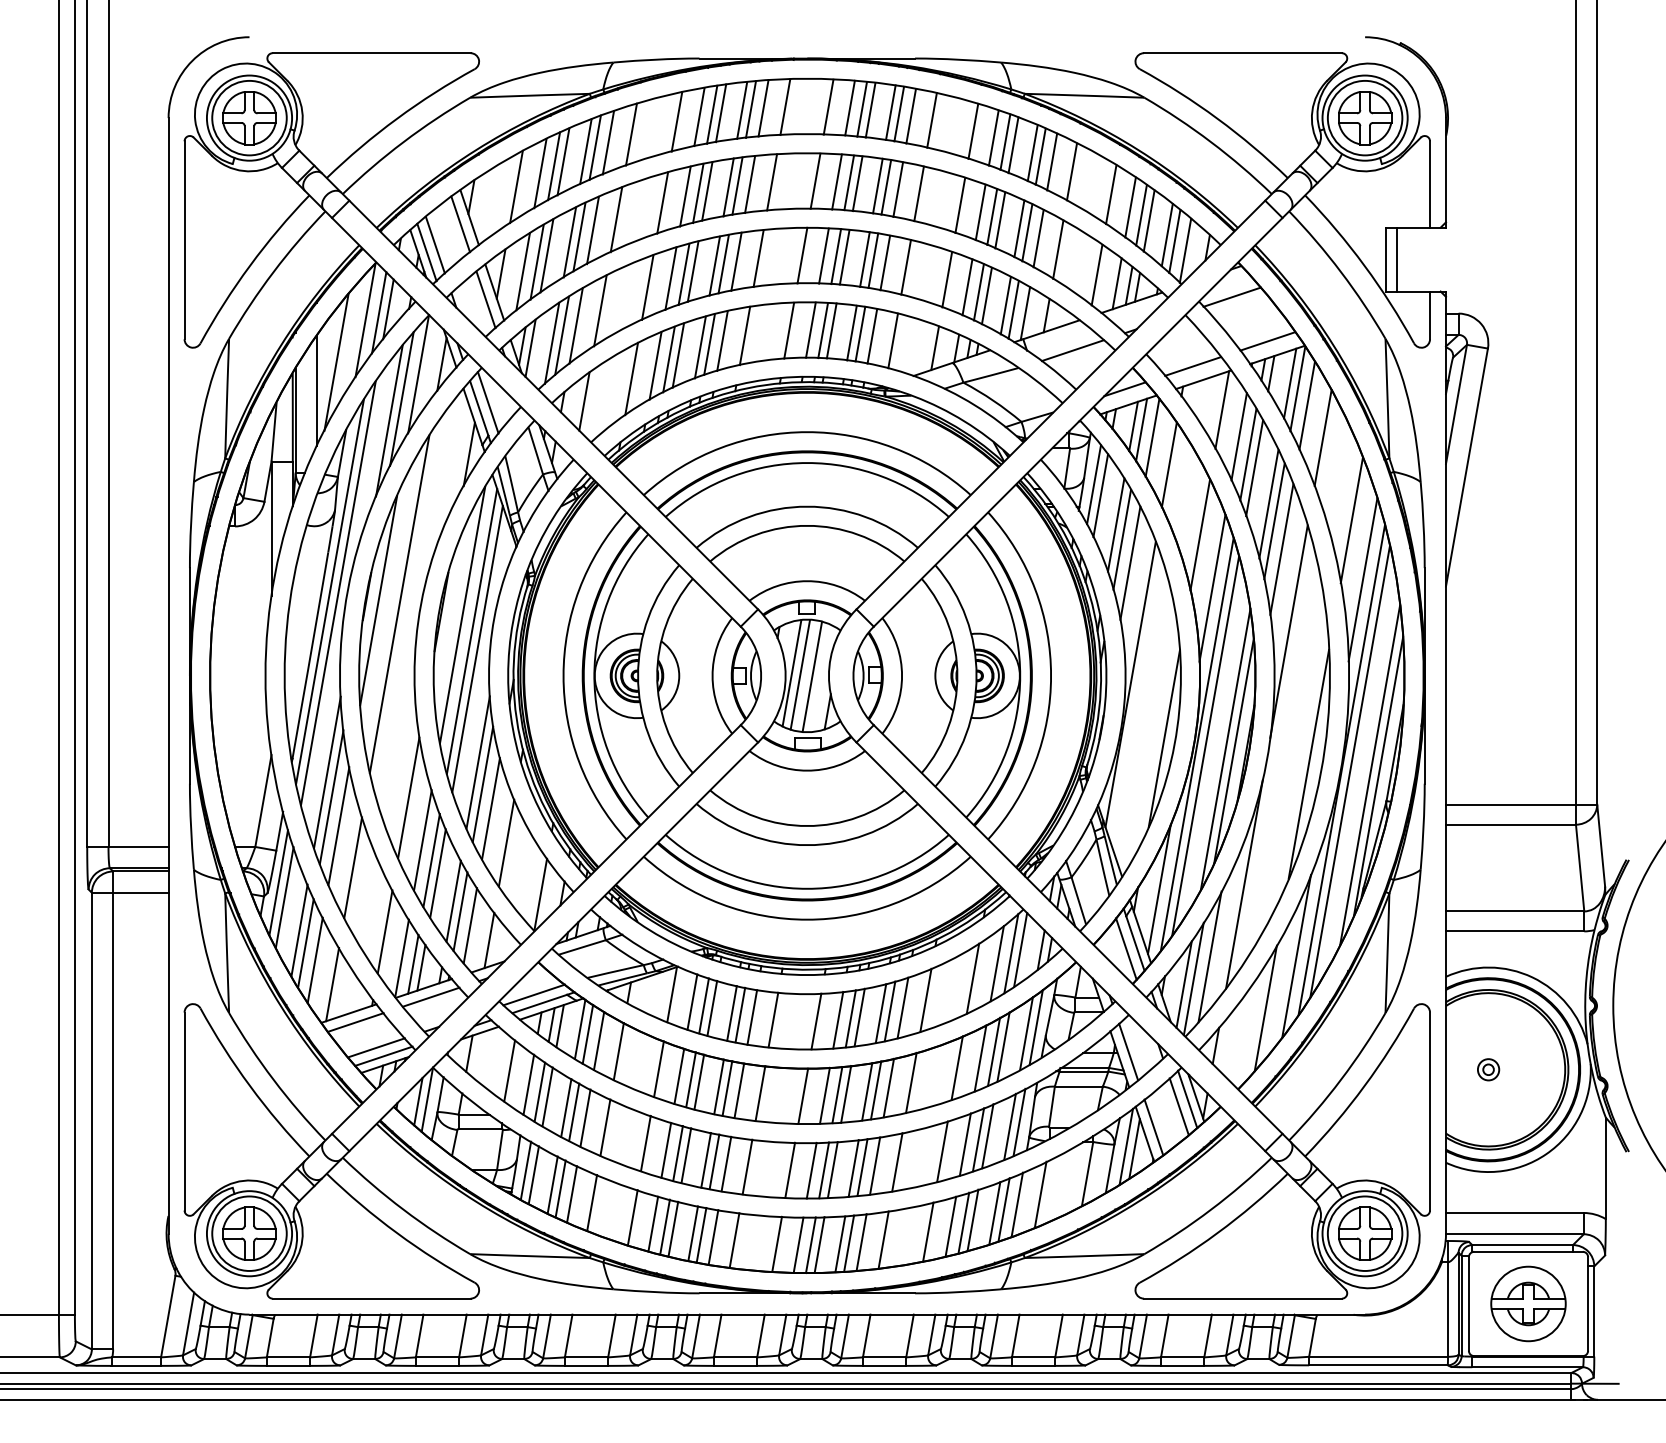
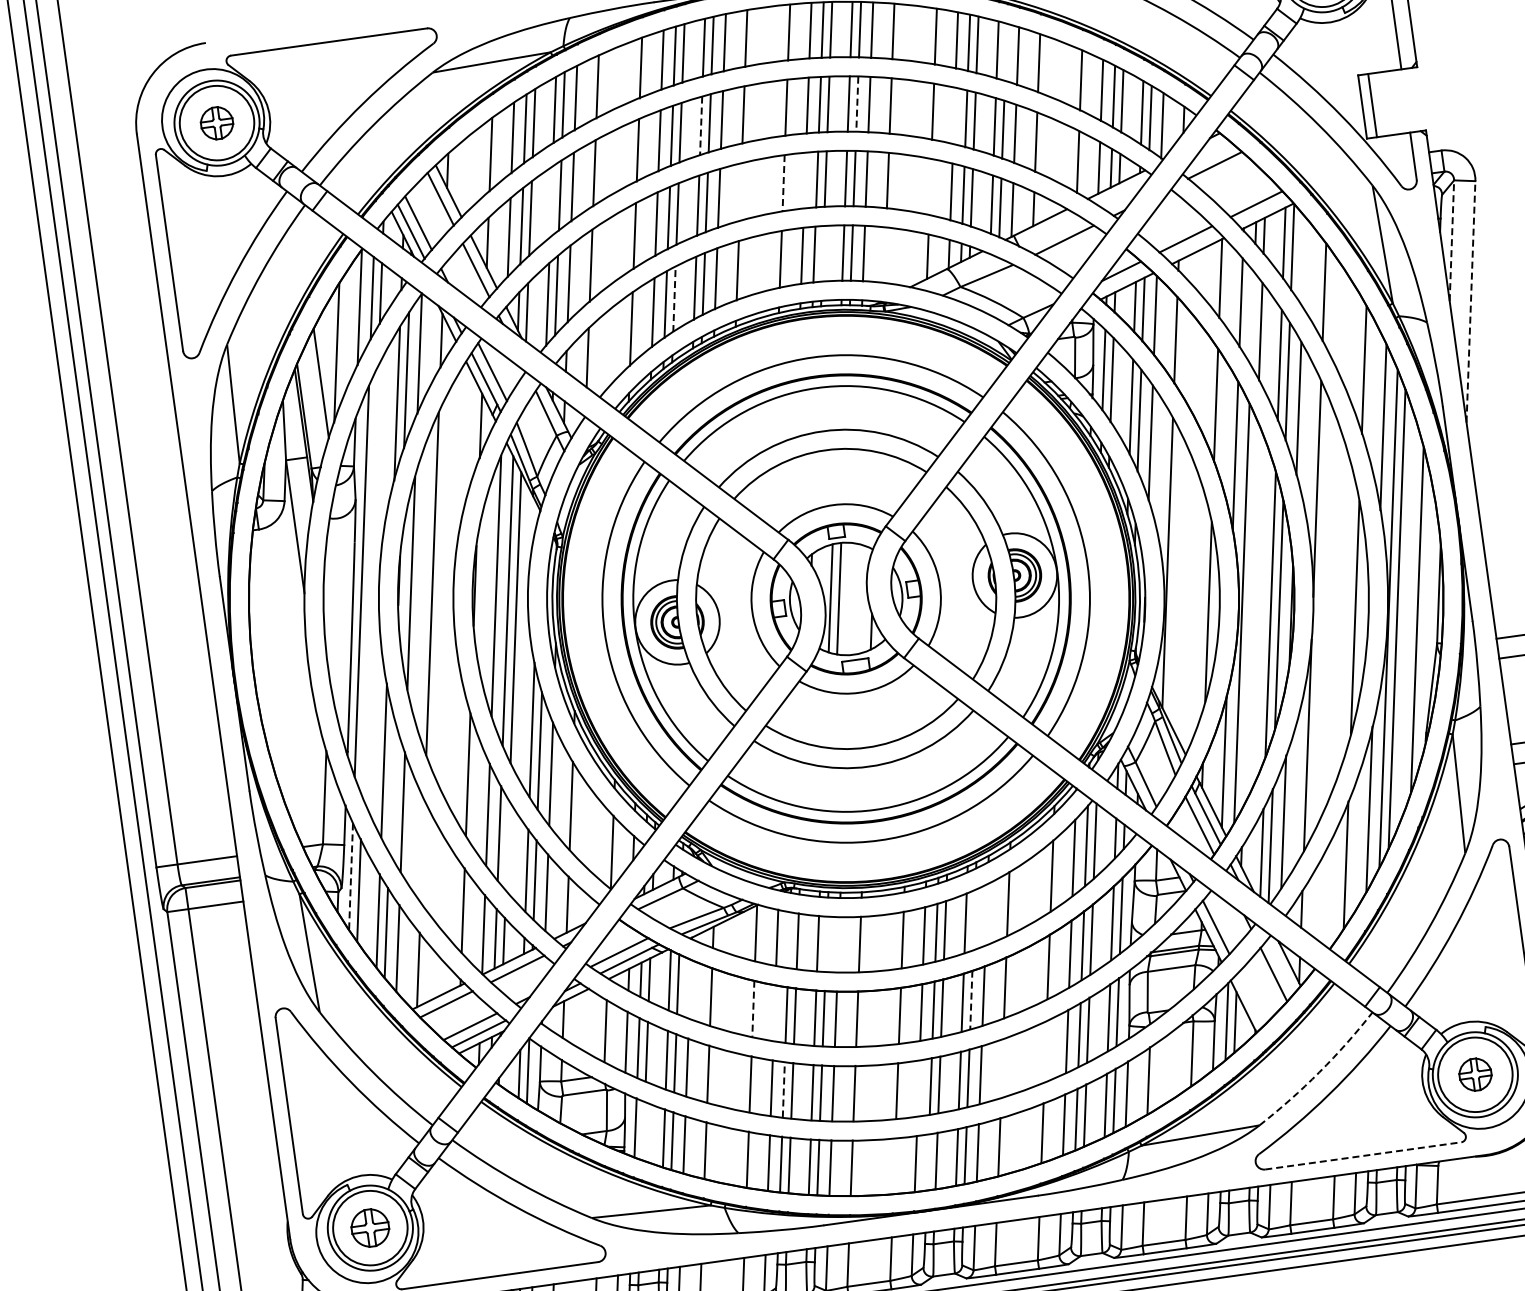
part: (249, 118) -> (217, 123), size x0.6
line: (1040, 156) -> (1005, 52), removed
line: (886, 187) -> (857, 104), solid -> dashed
line: (728, 188) -> (701, 127), solid -> dashed
line: (980, 212) -> (954, 116), removed
line: (569, 242) -> (551, 202), removed
line: (823, 255) -> (804, 180), removed
line: (802, 256) -> (783, 184), solid -> dashed
line: (758, 258) -> (740, 192), removed
line: (947, 279) -> (930, 187), removed
line: (831, 330) -> (822, 253), removed
line: (892, 340) -> (884, 255), removed
line: (678, 355) -> (674, 299), solid -> dashed
line: (1456, 403) -> (1451, 239), solid -> dashed
line: (1306, 405) -> (1303, 262), removed
line: (1248, 454) -> (1252, 319), removed
line: (1466, 467) -> (1470, 301), solid -> dashed
line: (338, 592) -> (370, 580), removed
line: (812, 676) -> (851, 598), removed
line: (1205, 745) -> (1250, 613), removed
line: (1378, 776) -> (1425, 620), removed
line: (331, 797) -> (391, 784), removed
line: (353, 867) -> (423, 851), removed
line: (437, 873) -> (507, 845), removed
line: (278, 882) -> (350, 876), solid -> dashed
line: (703, 1005) -> (788, 939), removed
line: (902, 1007) -> (986, 914), removed
line: (889, 1011) -> (973, 920), removed
line: (740, 1014) -> (826, 943), removed
line: (752, 1017) -> (838, 944), removed
line: (599, 1040) -> (690, 988), removed
line: (658, 1069) -> (752, 1009), solid -> dashed
line: (679, 1075) -> (774, 1012), removed
line: (876, 1090) -> (971, 1000), solid -> dashed
line: (1187, 1099) -> (1281, 966), removed
line: (1153, 1127) -> (1251, 998), removed
line: (942, 1151) -> (1045, 1051), removed
line: (678, 1153) -> (784, 1089), solid -> dashed
line: (897, 1162) -> (1002, 1068), removed
line: (811, 1170) -> (918, 1088), removed
line: (533, 1174) -> (643, 1130), removed
arc: (1211, 1209) -> (1319, 1071), solid -> dashed
part: (249, 1233) -> (370, 1227), size x0.7
part: (1365, 1233) -> (1475, 1074), size x0.6
line: (776, 1243) -> (893, 1165), removed
line: (810, 1245) -> (927, 1162), removed
line: (1242, 1298) -> (1362, 1155), solid -> dashed

